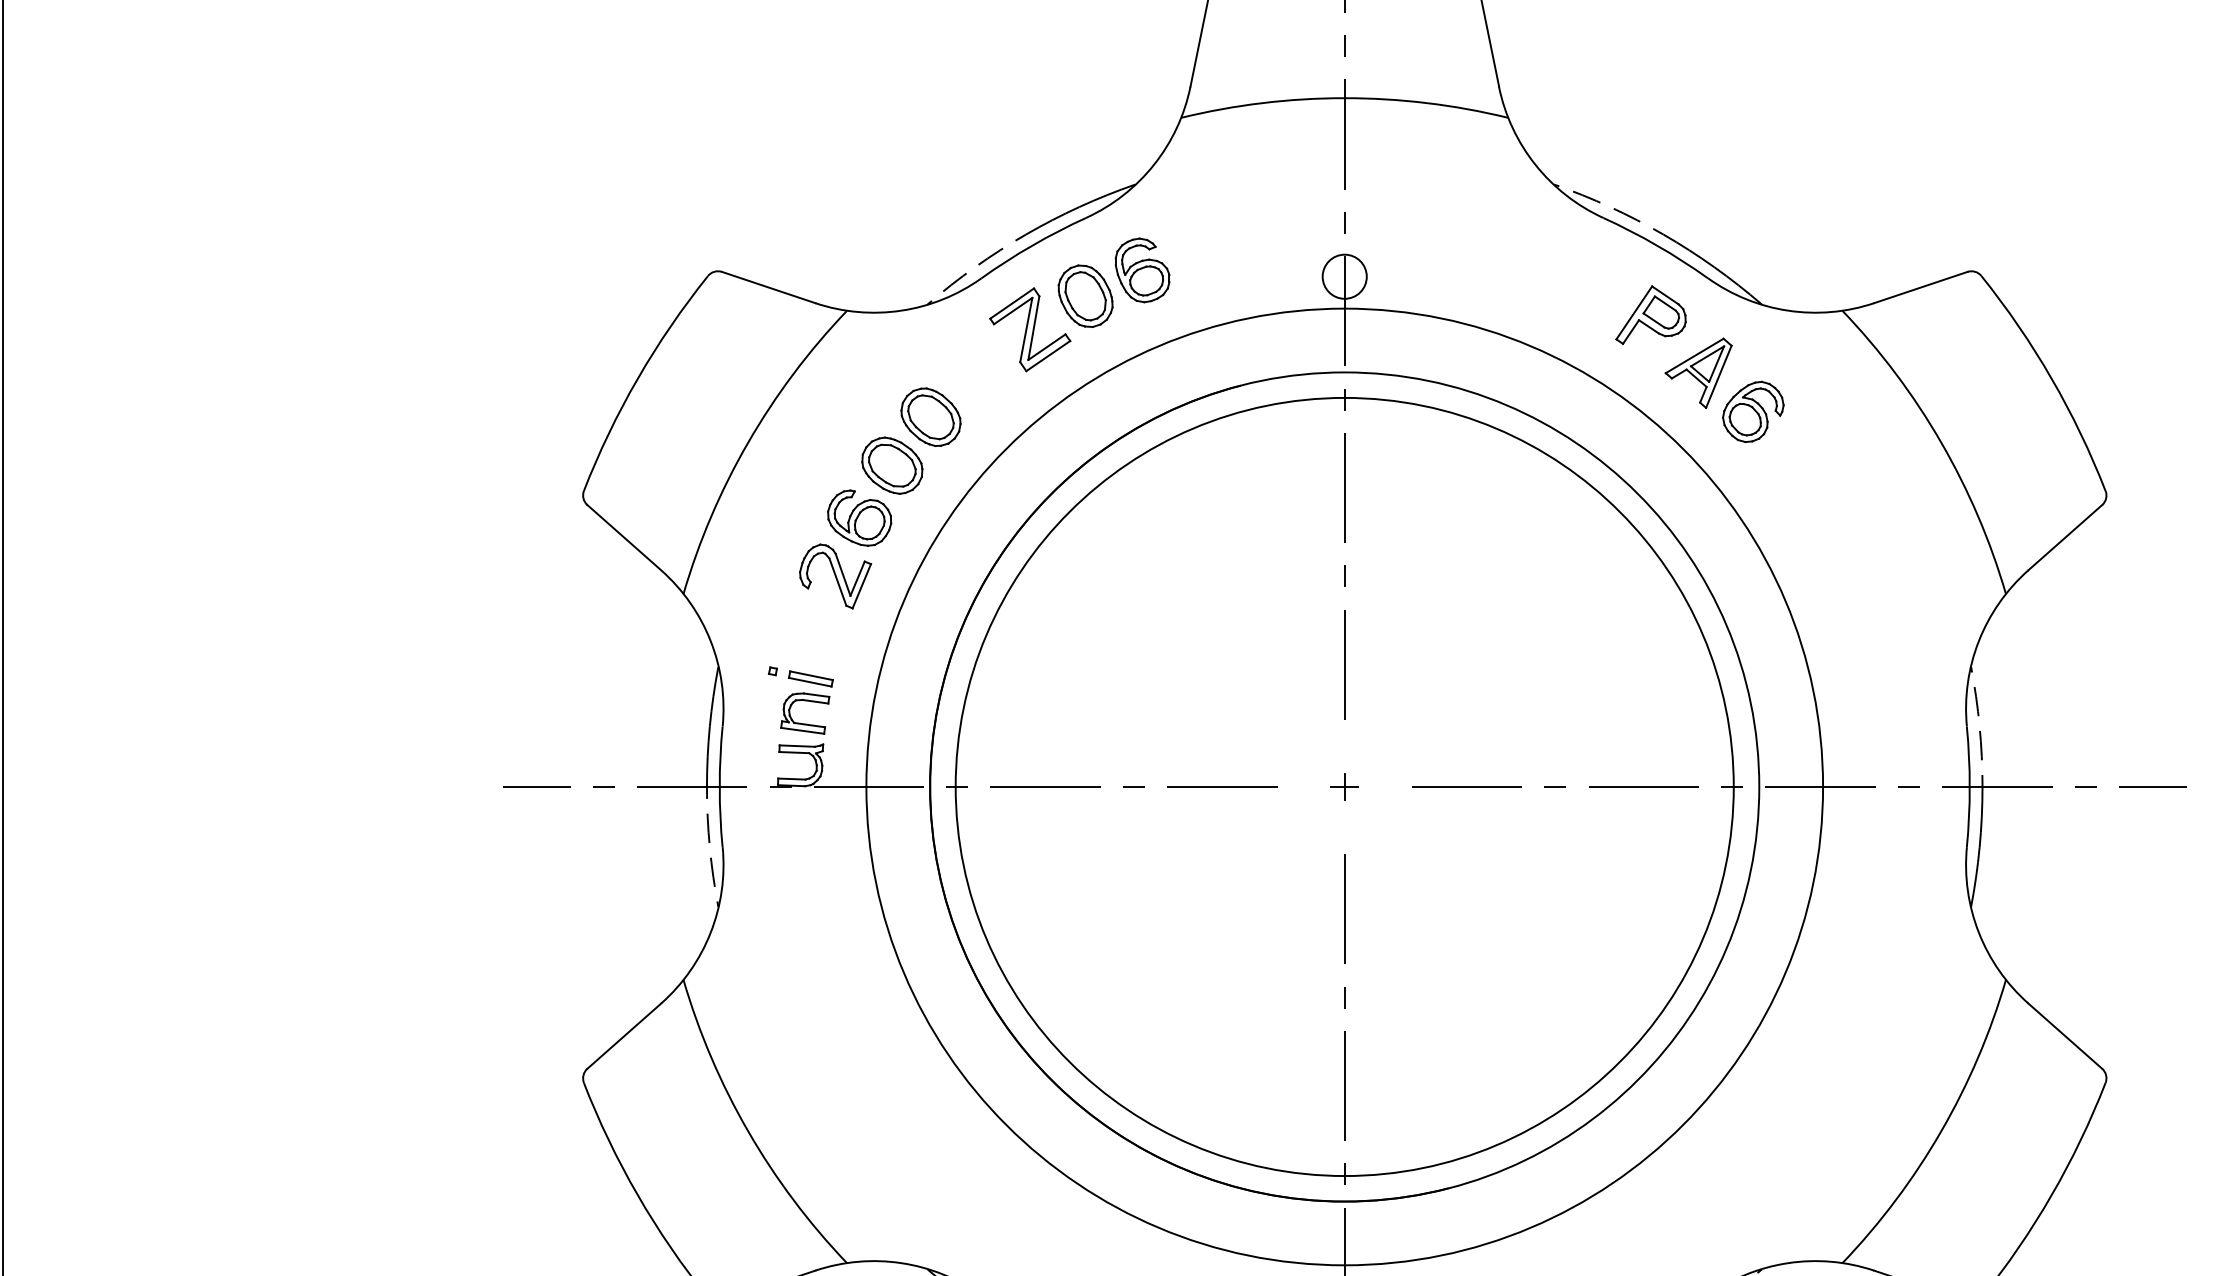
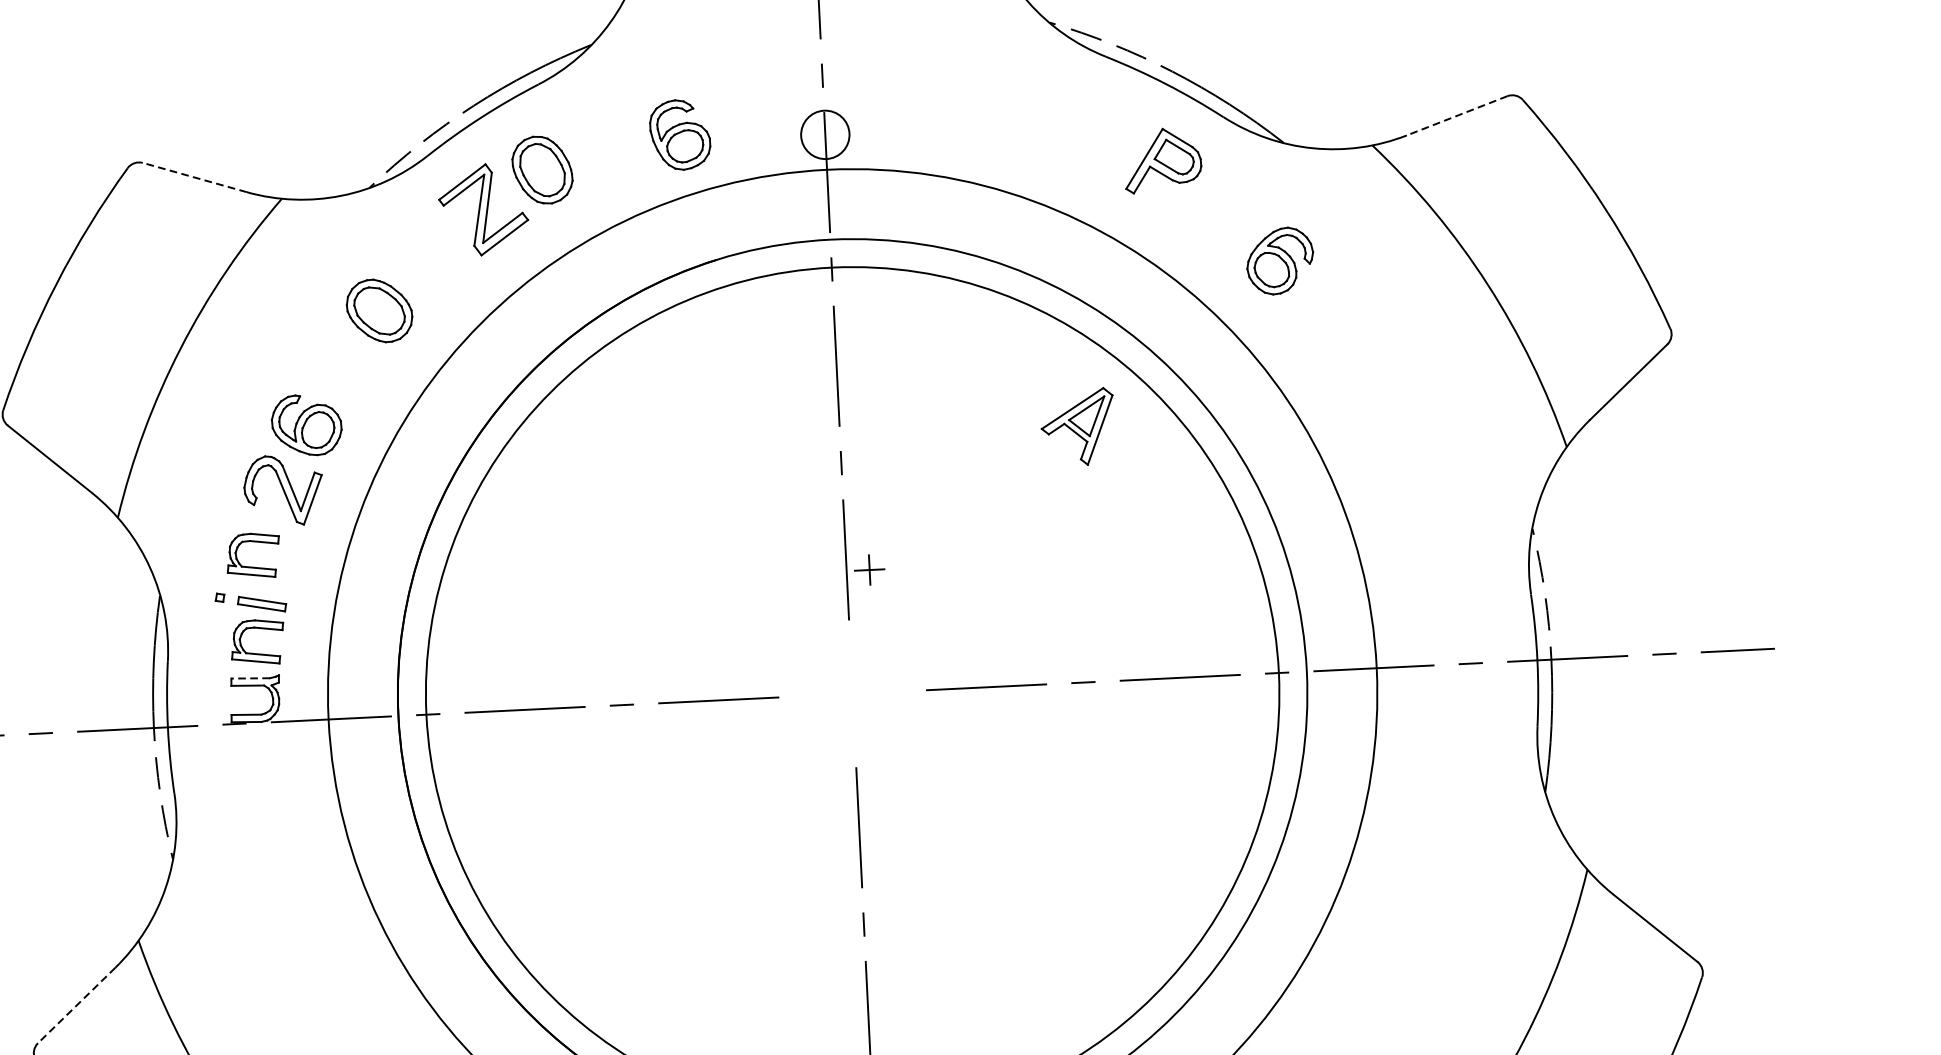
part: (1142, 270) -> (680, 135), moved
line: (768, 287) -> (194, 177), solid -> dashed
line: (1920, 287) -> (1456, 115), solid -> dashed
part: (1698, 372) -> (1077, 426), moved
part: (892, 465) -> (339, 365), removed
part: (805, 644) -> (254, 566), added
line: (797, 746) -> (250, 678), solid -> dashed
part: (1344, 786) -> (869, 569), moved
line: (623, 1036) -> (75, 1005), solid -> dashed

